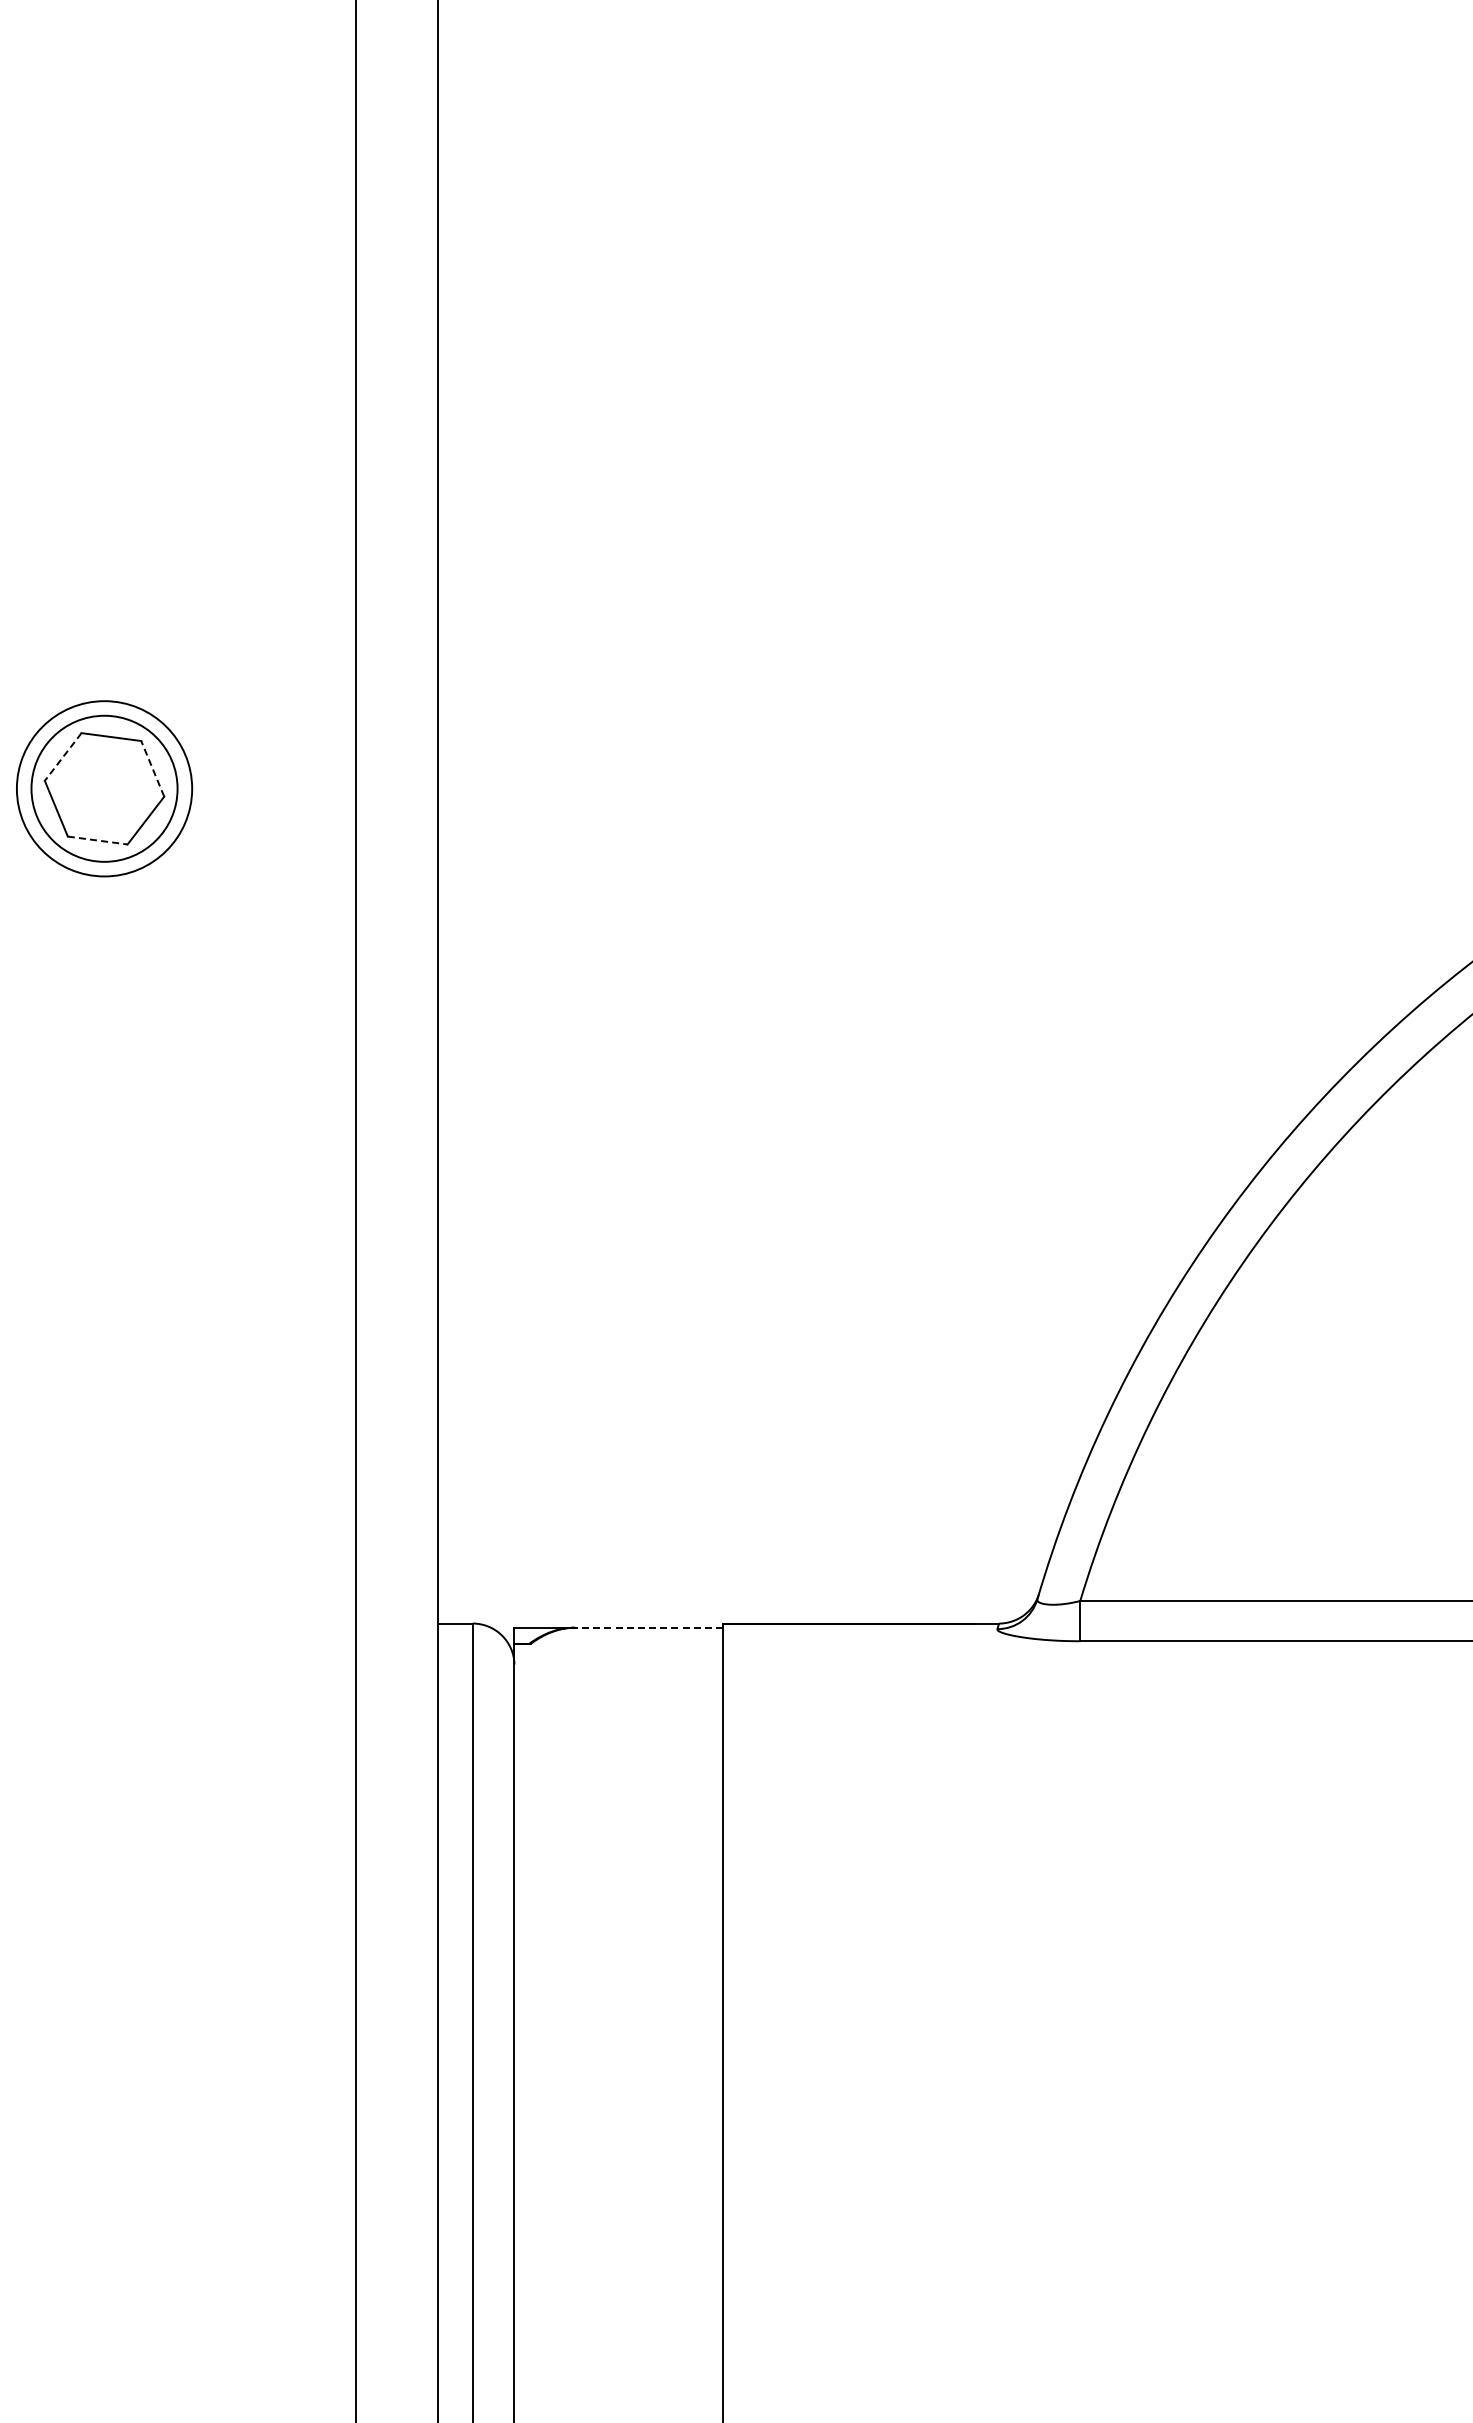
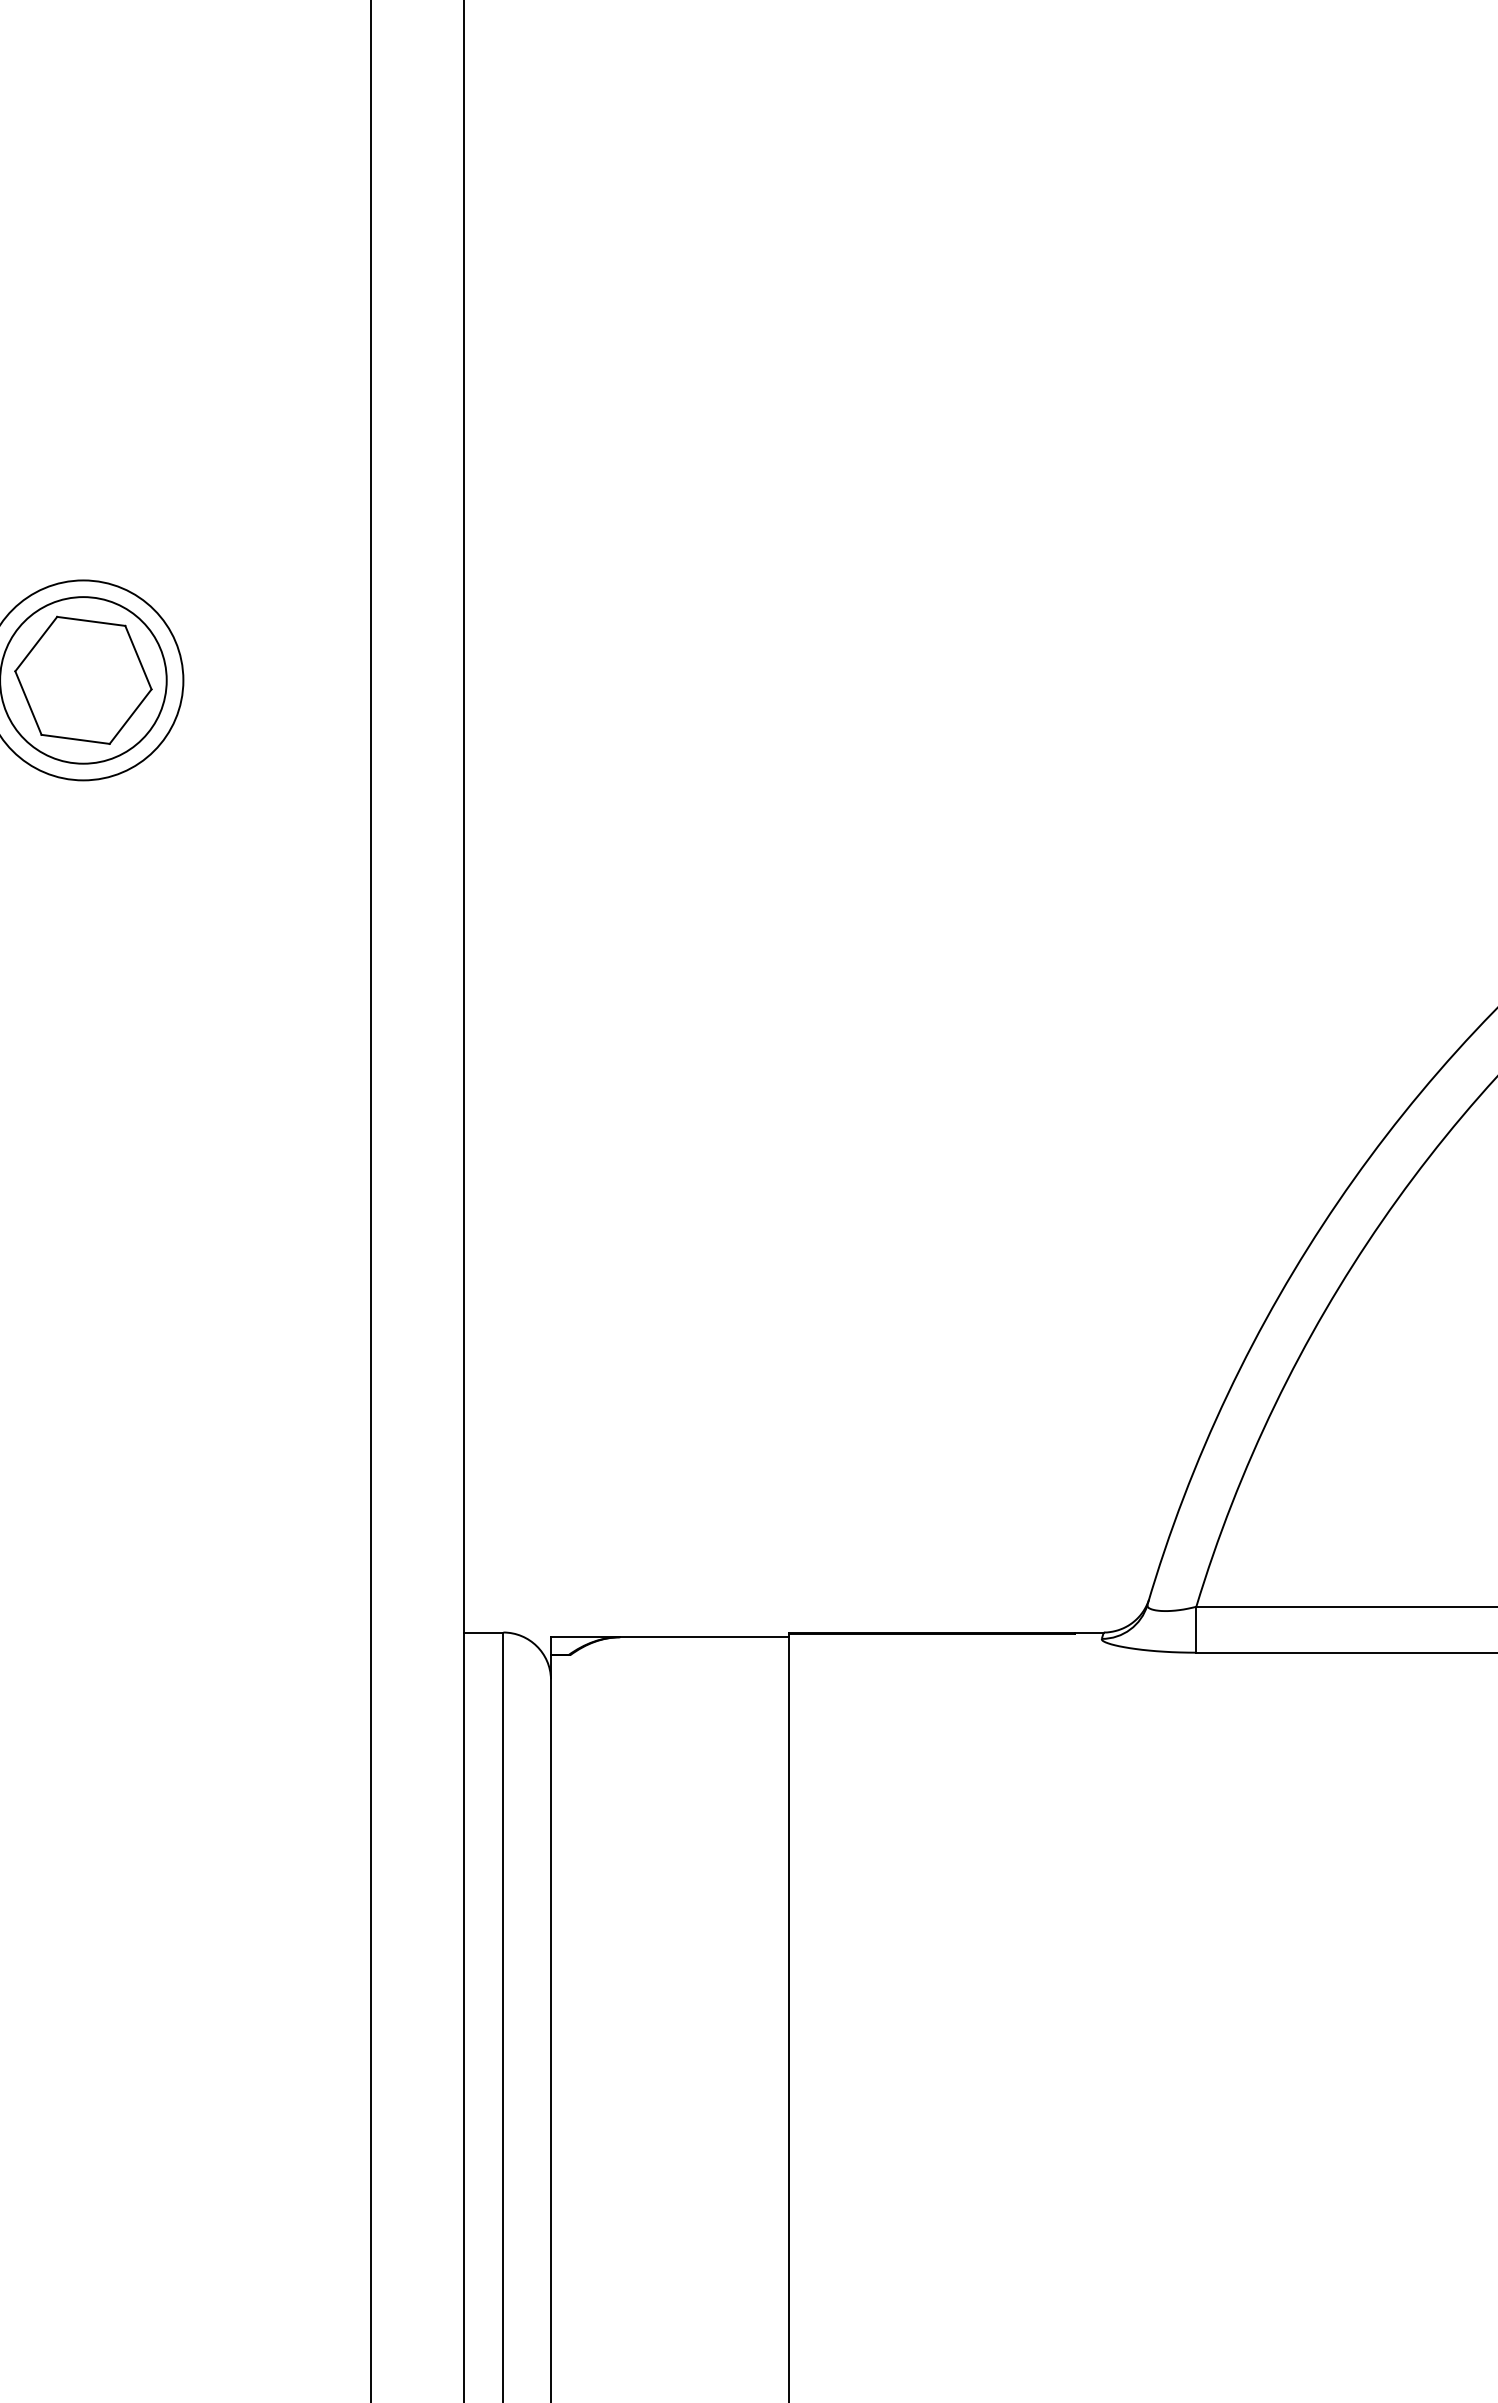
line: (62, 757) -> (35, 644), dashed -> solid
line: (152, 768) -> (138, 657), dashed -> solid
line: (98, 840) -> (76, 739), dashed -> solid
line: (648, 1627) -> (703, 1637), dashed -> solid

